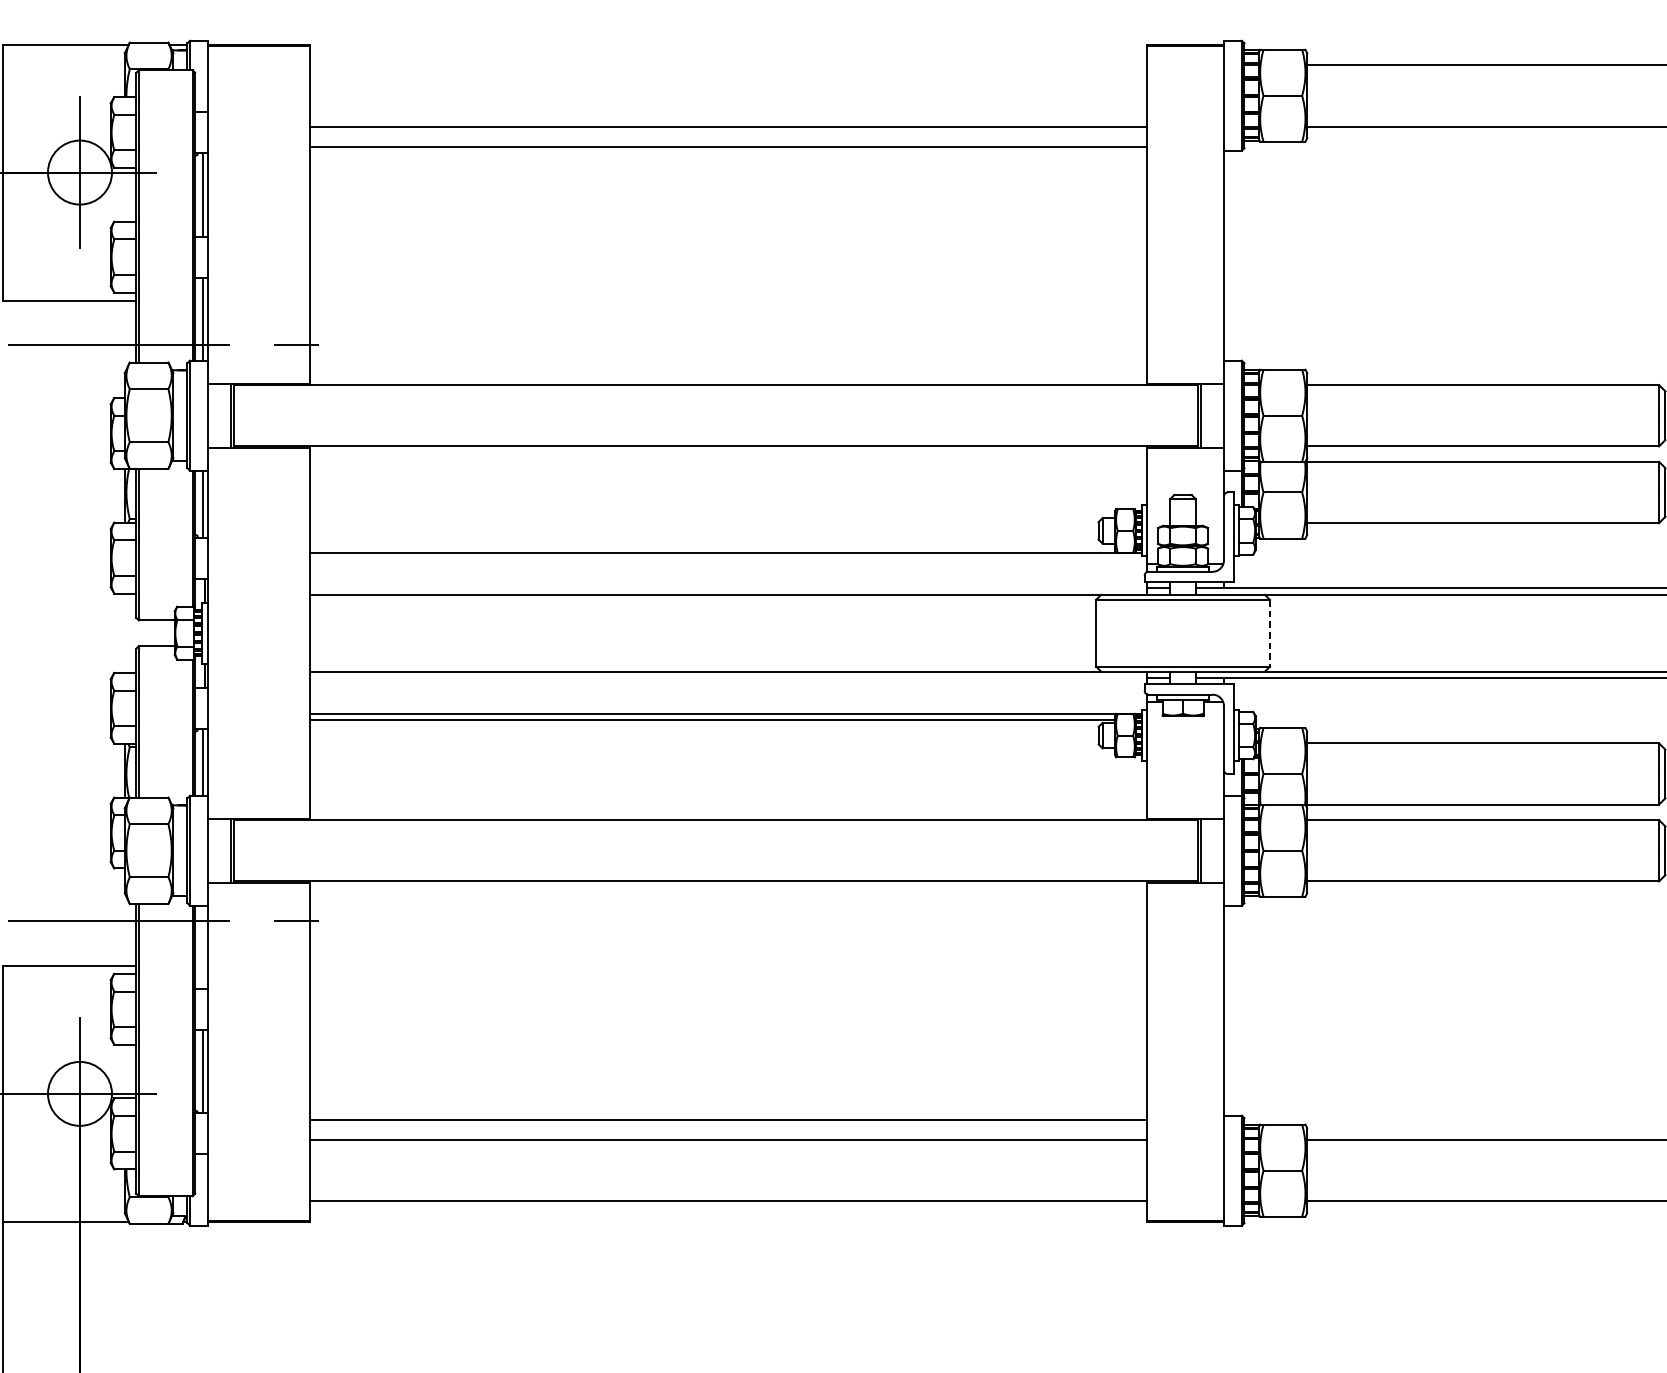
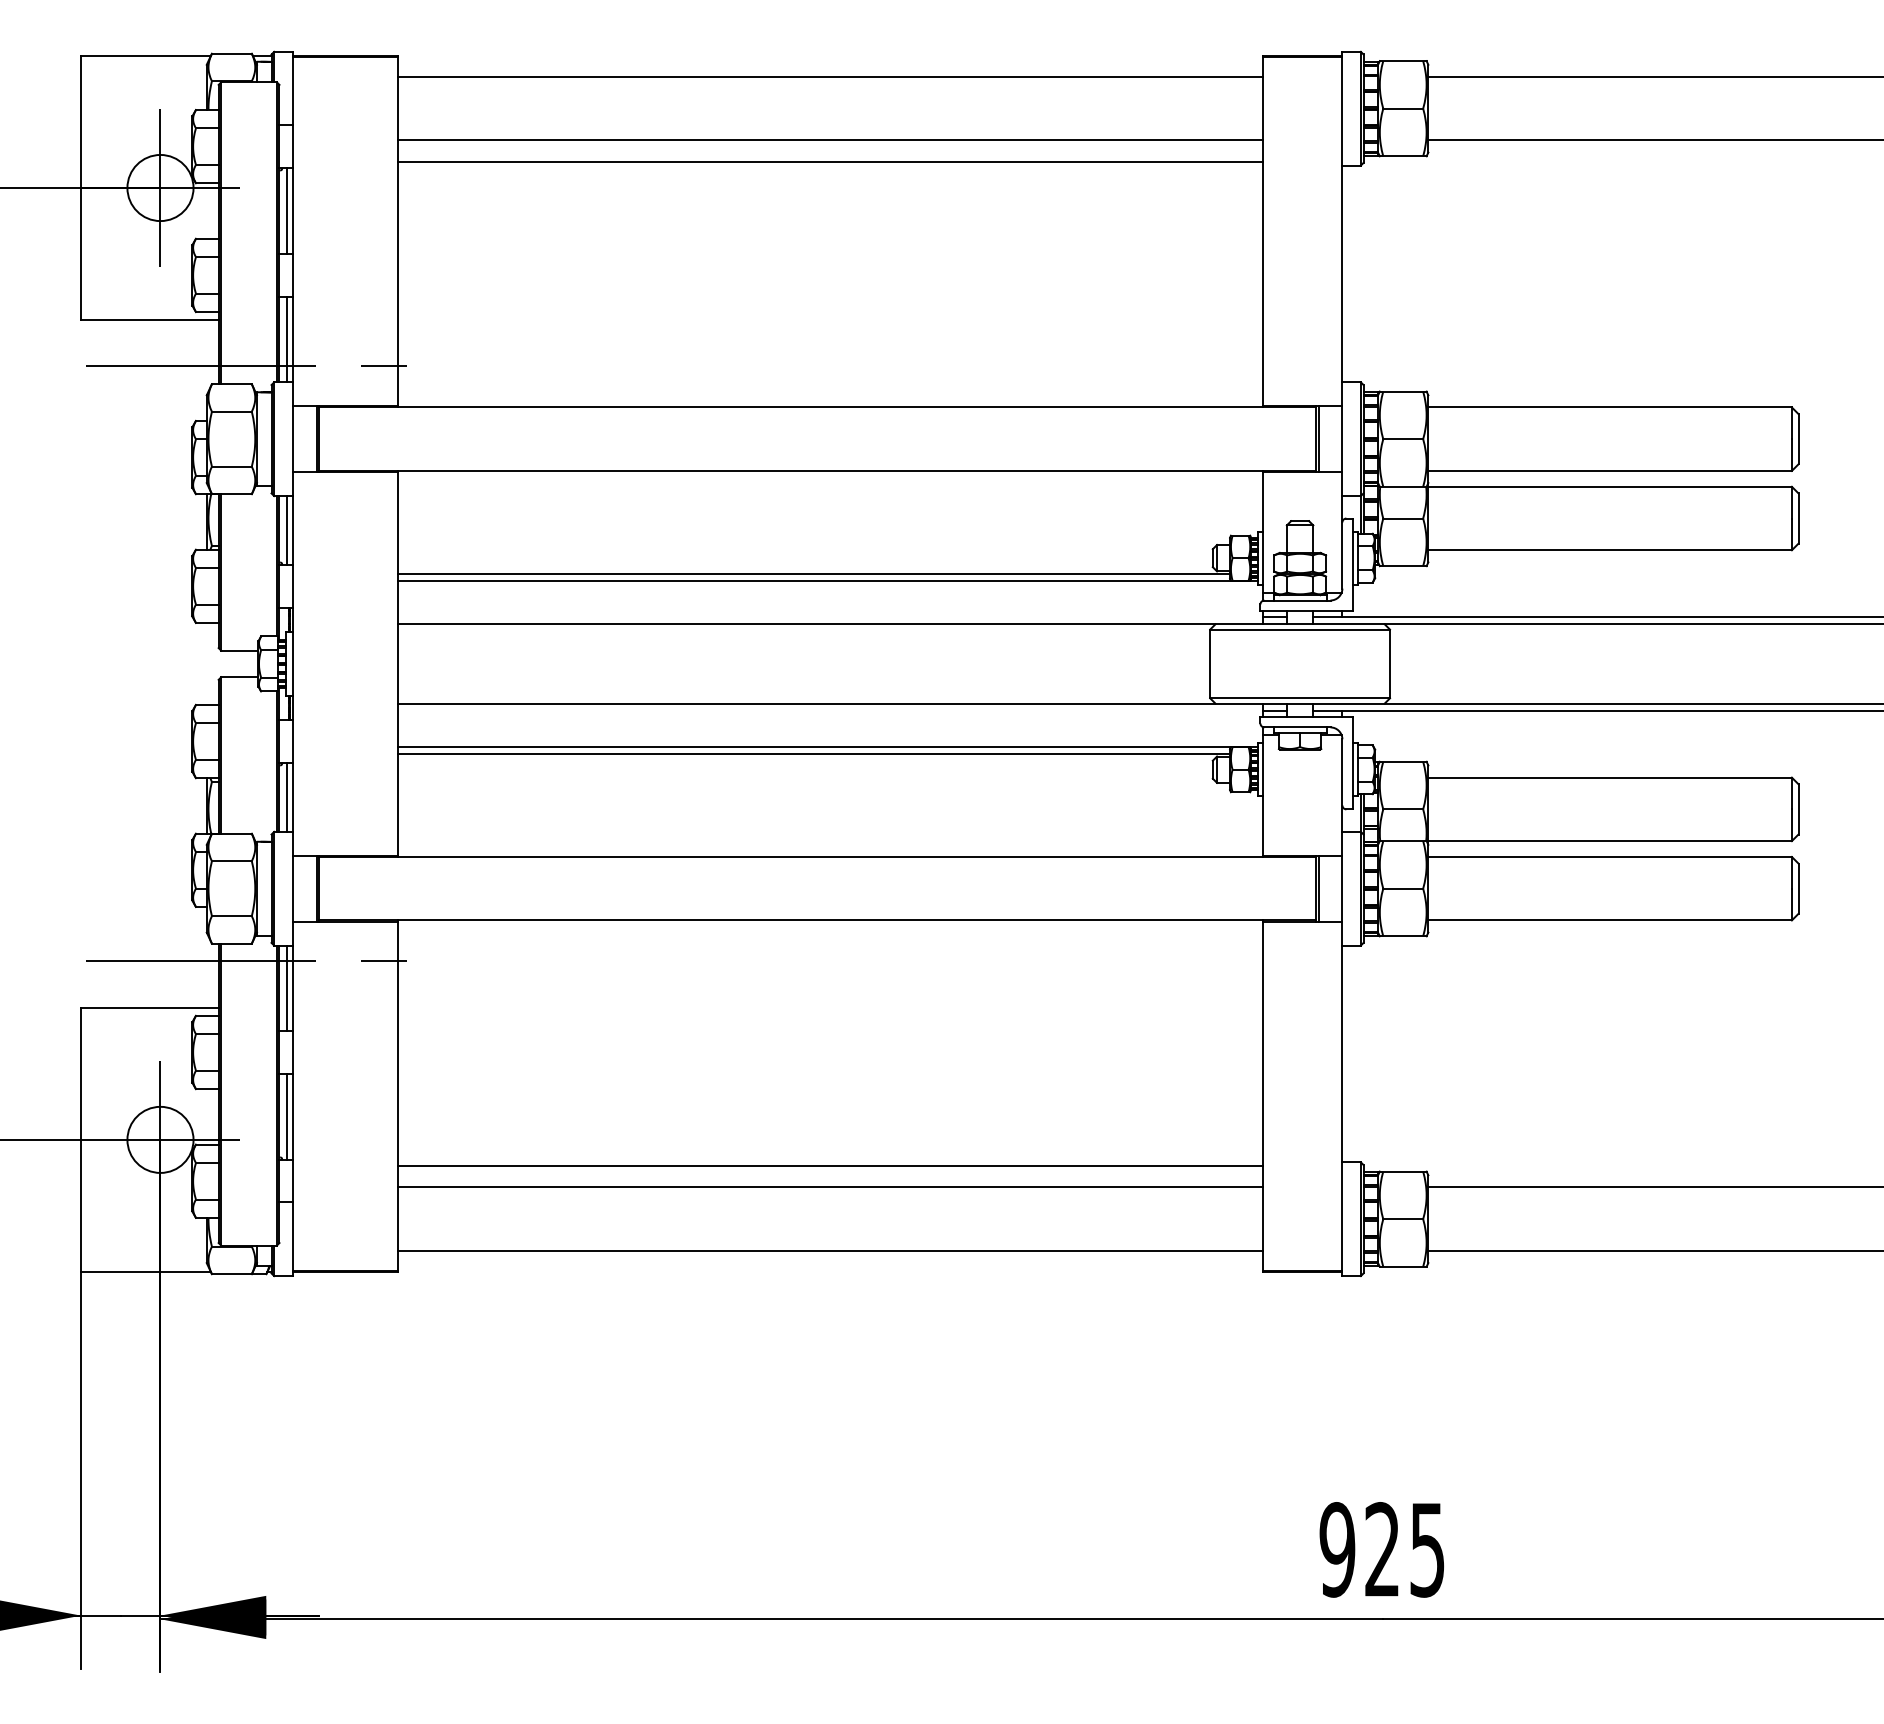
line: (728, 64) -> (830, 76), added
line: (713, 546) -> (814, 574), added
line: (1270, 633) -> (1390, 664), dashed -> solid
line: (202, 947) -> (287, 988), added

